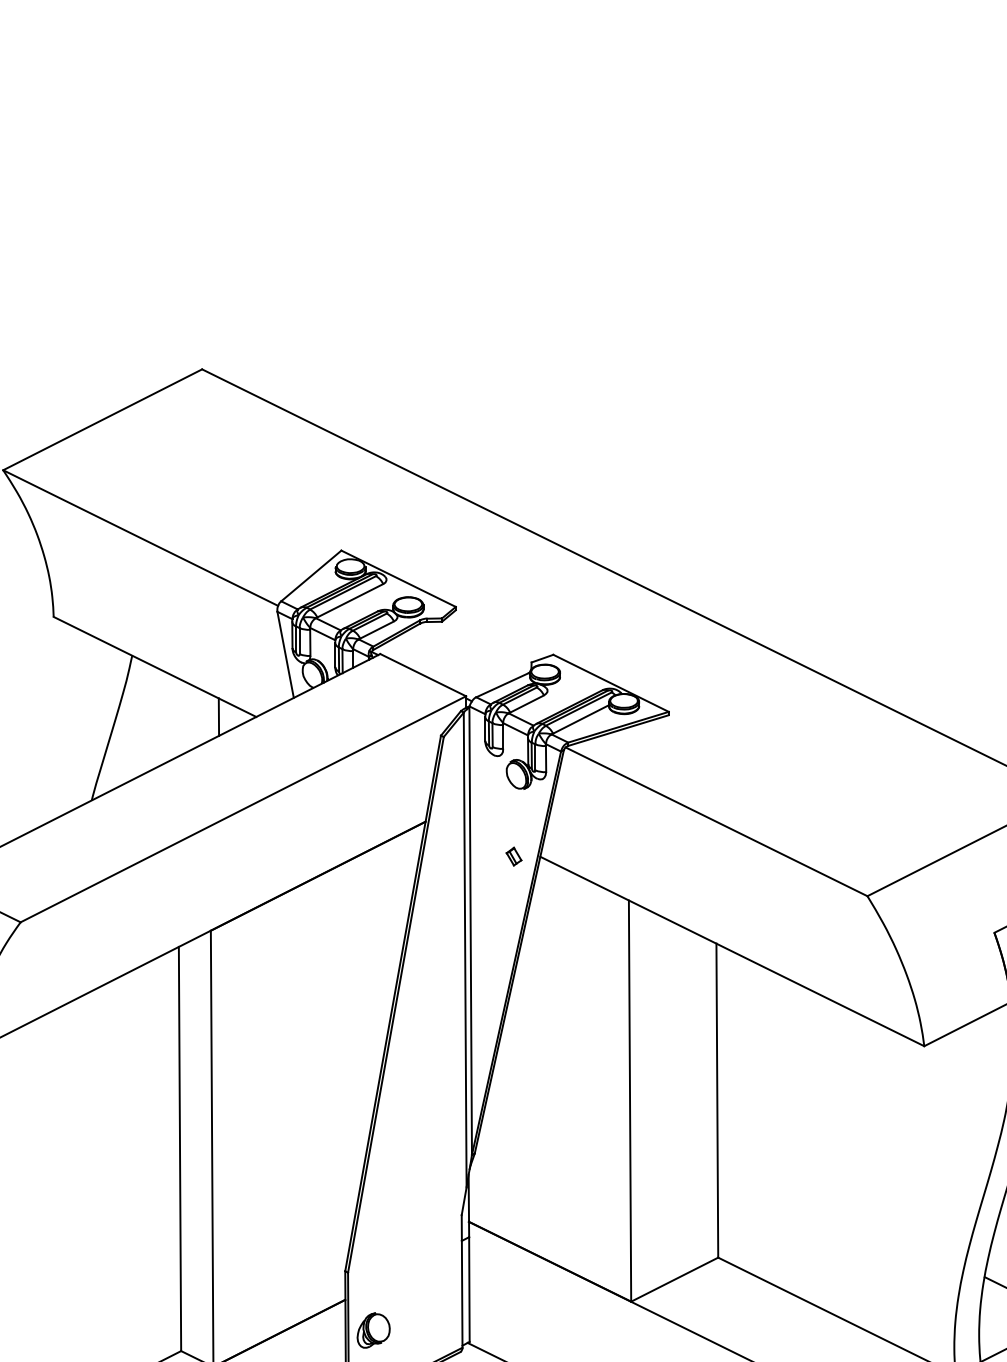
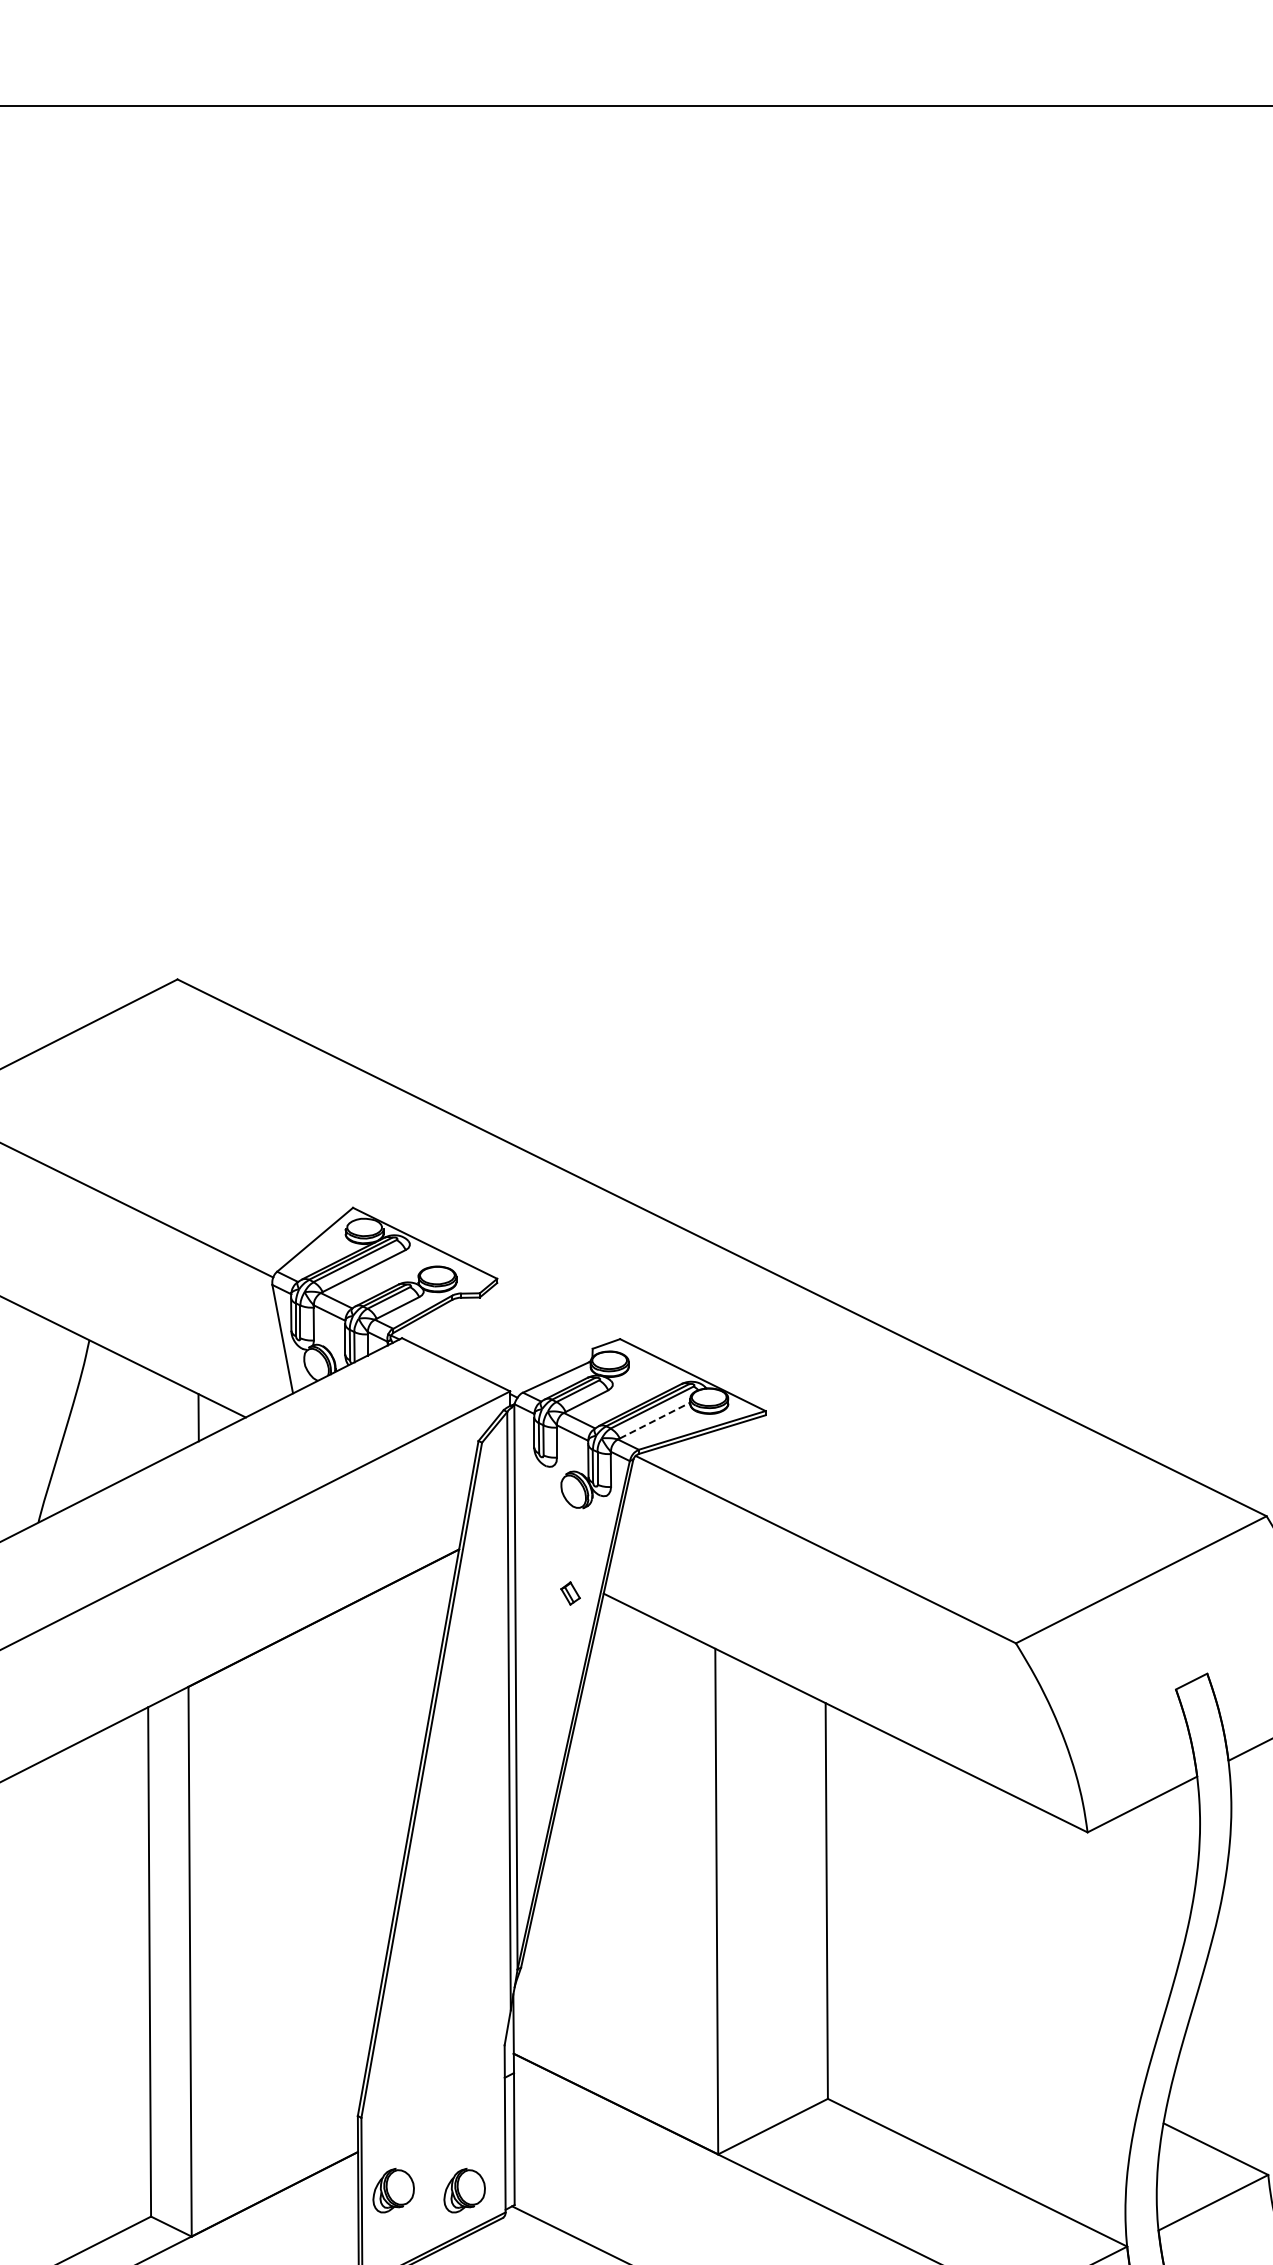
line: (581, 719) -> (655, 1420), solid -> dashed
part: (429, 1330) -> (464, 2190), added

